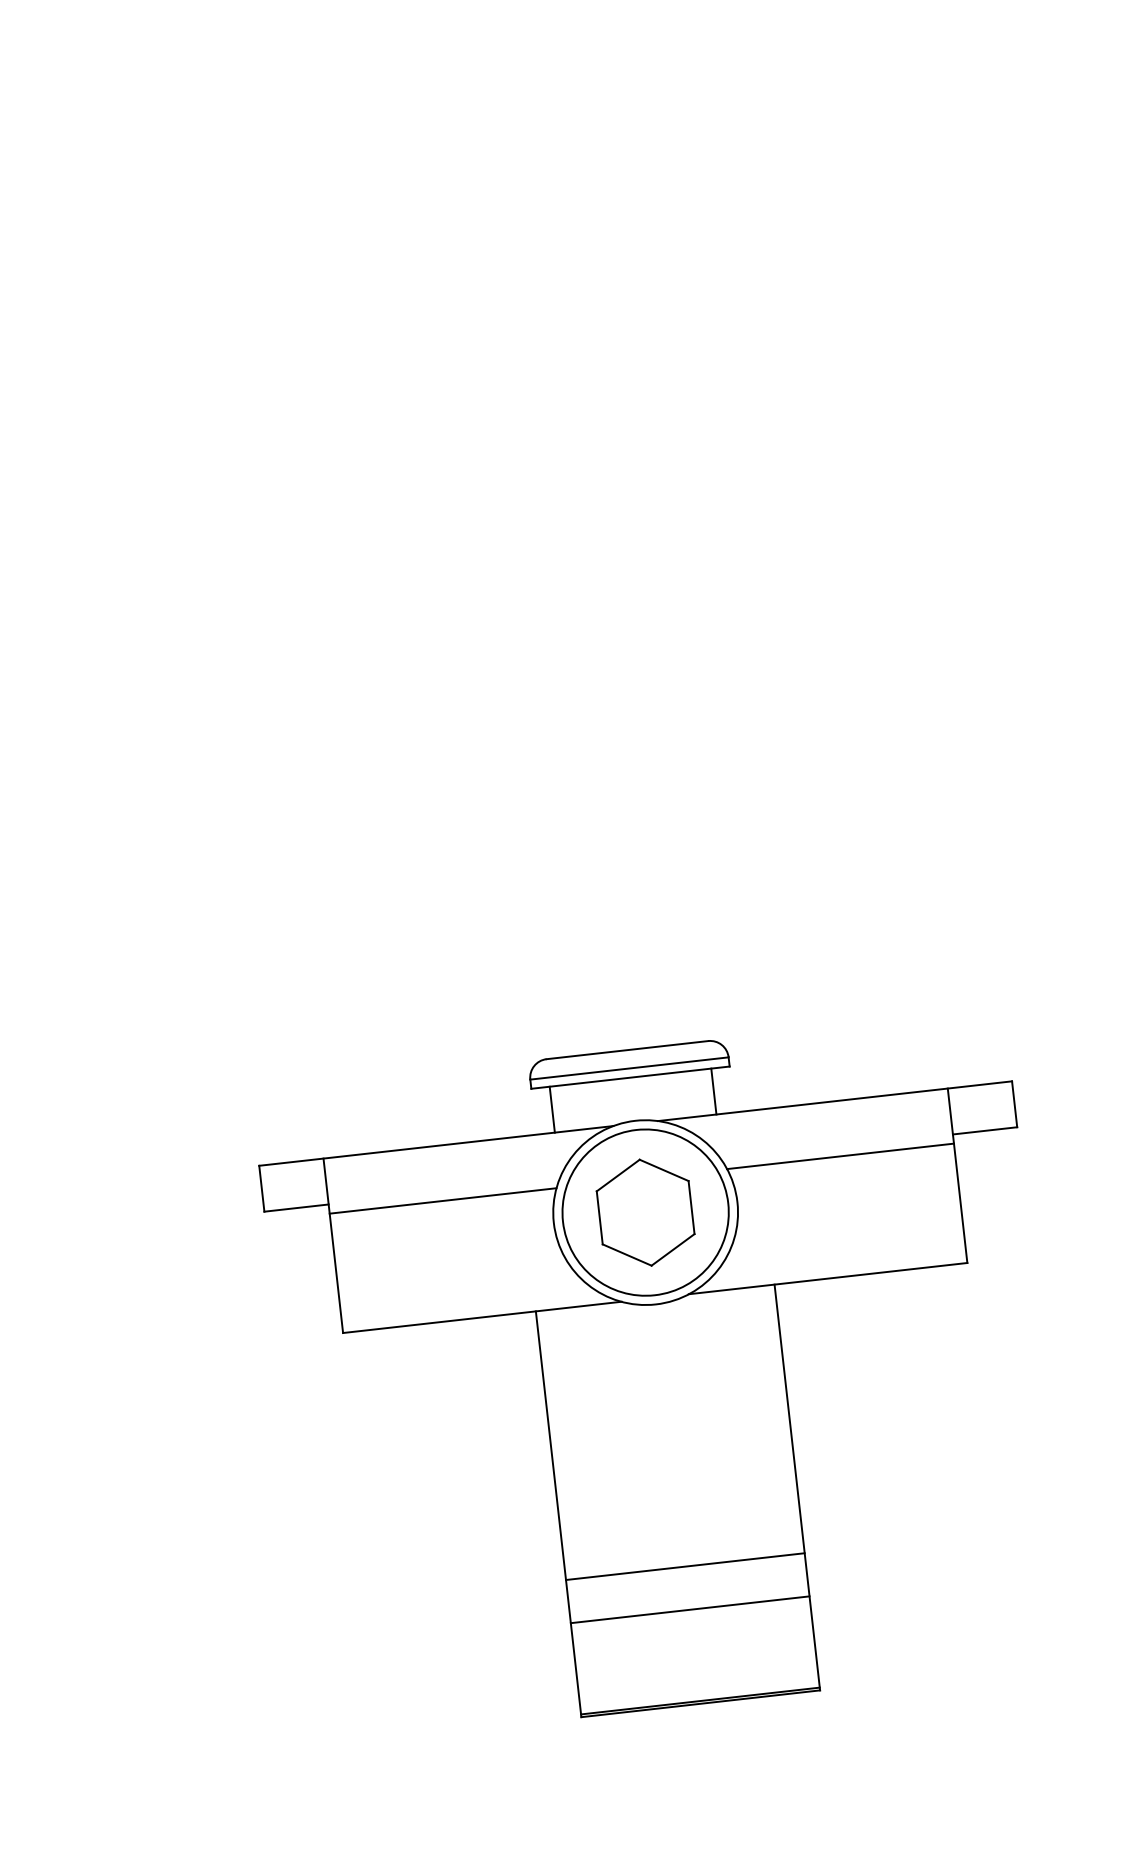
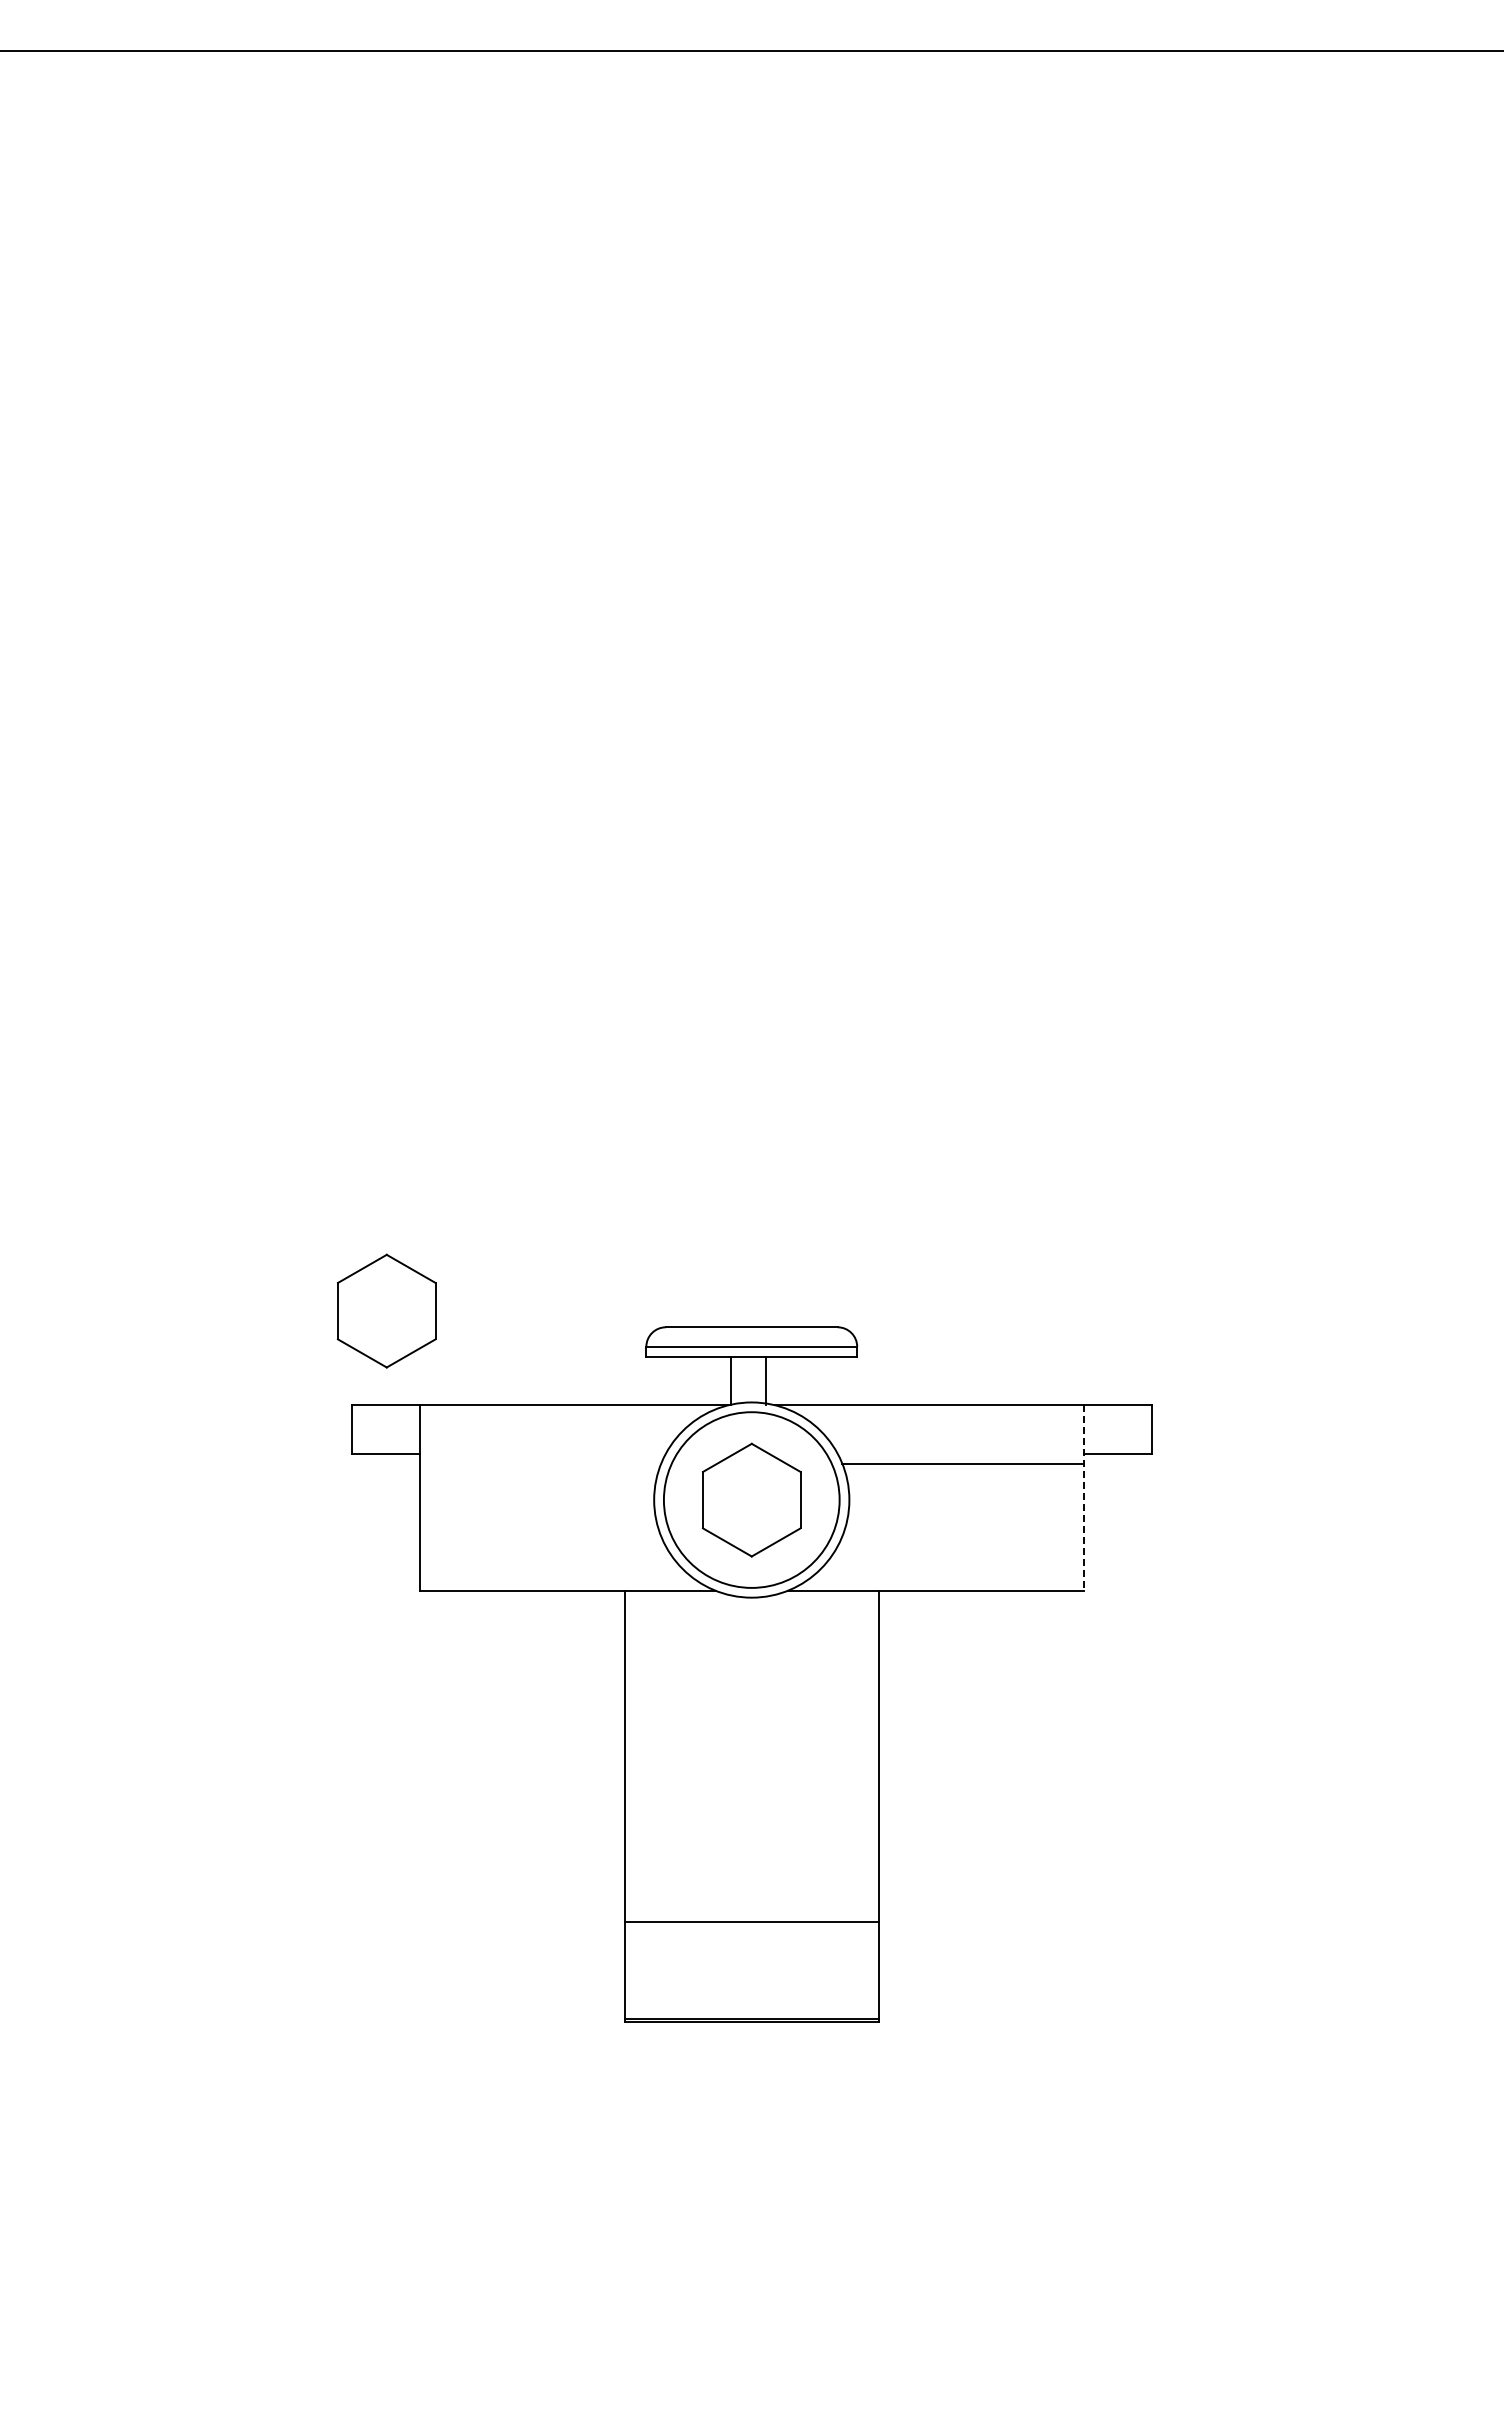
part: (282, 1072) -> (386, 1310), added
line: (713, 1091) -> (765, 1380), moved
line: (551, 1109) -> (730, 1380), moved
line: (957, 1176) -> (1083, 1498), solid -> dashed
line: (443, 1200) -> (540, 1463), removed
line: (685, 1566) -> (751, 1876), removed

